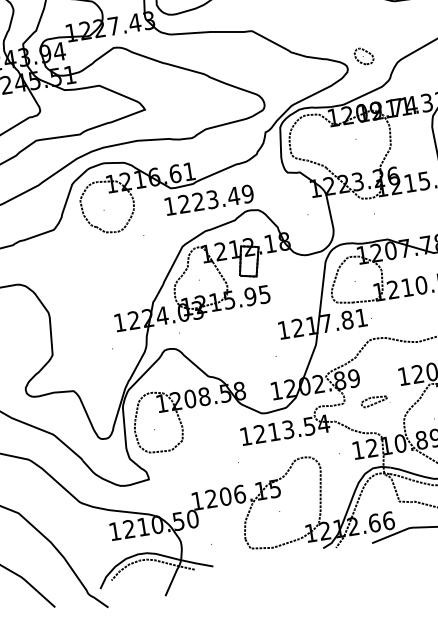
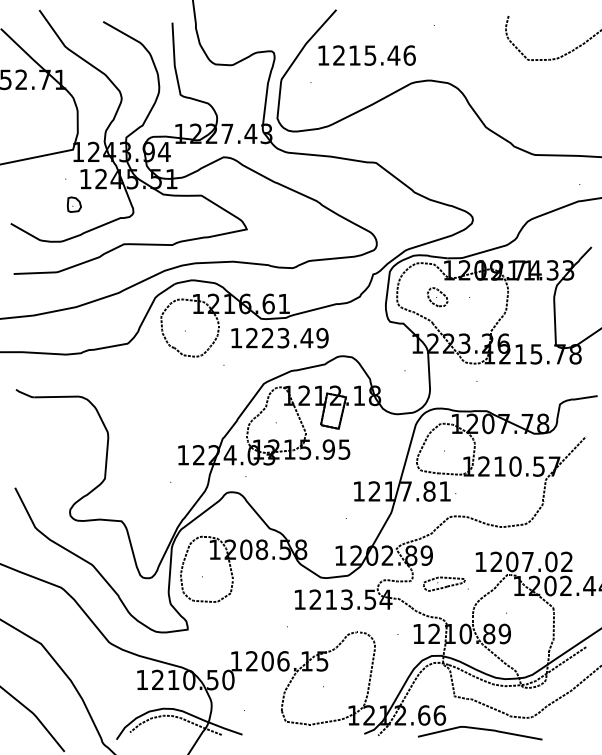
part: (363, 56) -> (437, 297), moved
text: (208, 199) -> (279, 337), moved
part: (375, 400) -> (445, 583), size x1.43

